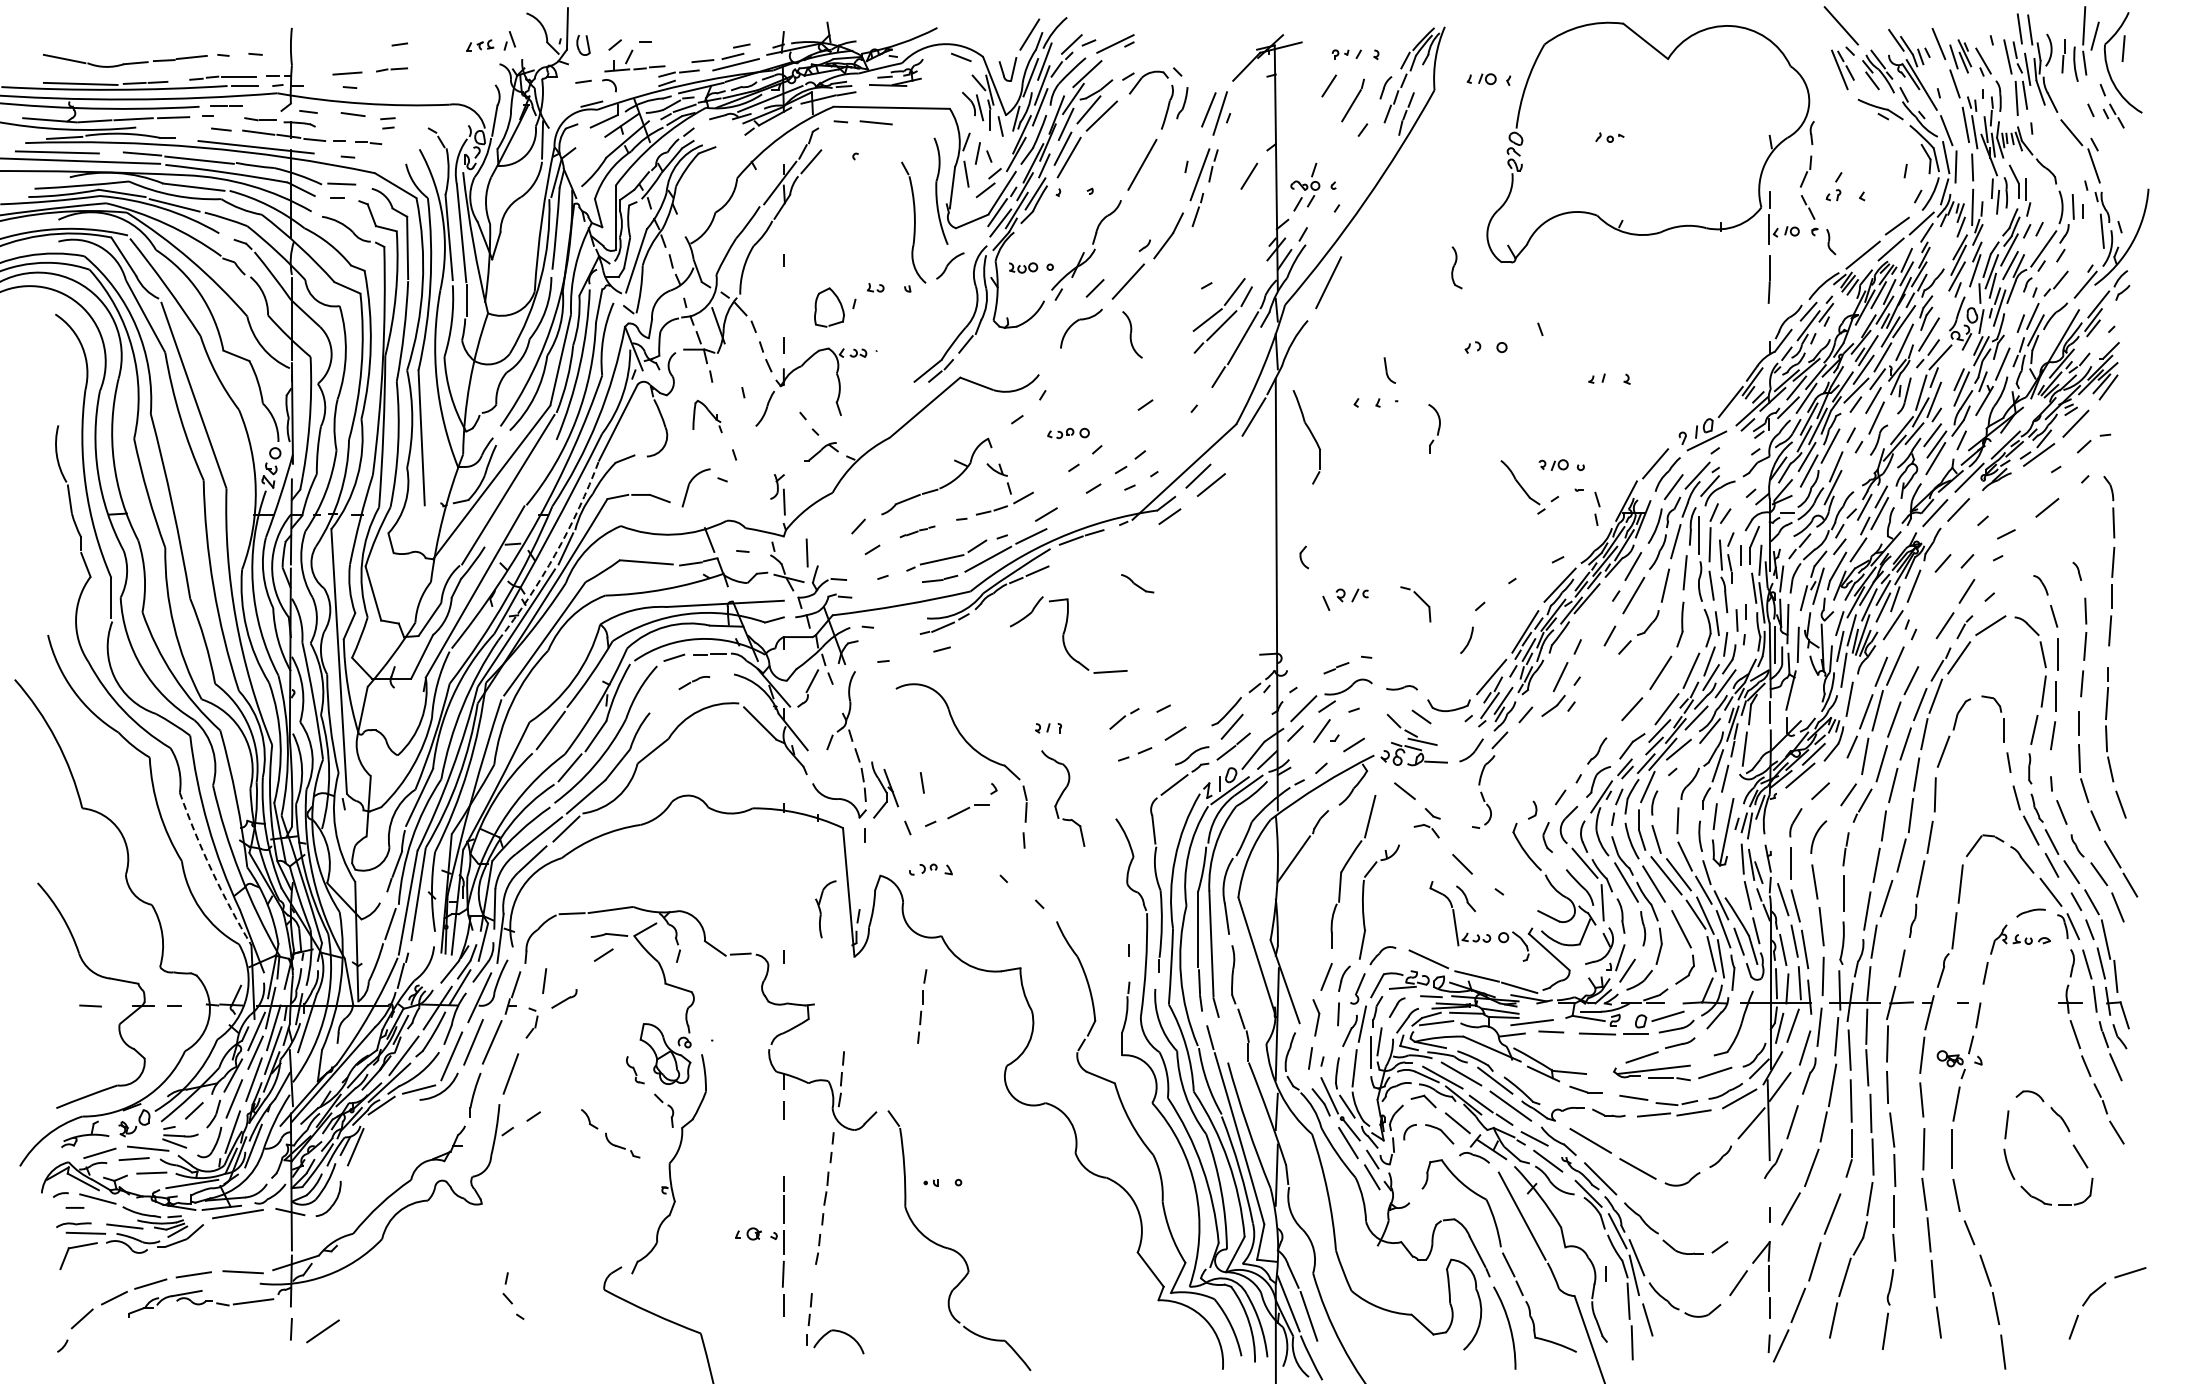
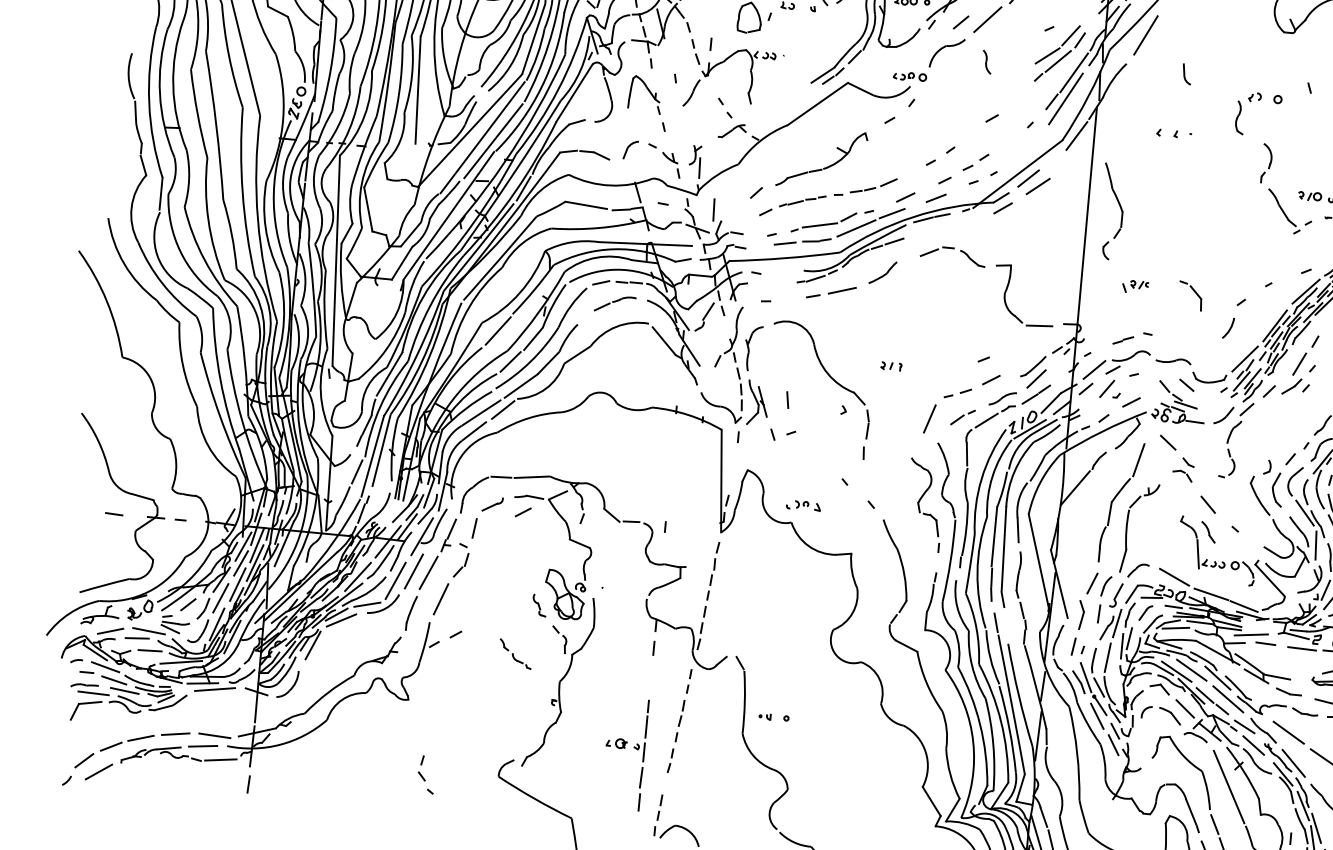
part: (1456, 267) -> (1240, 117), moved
part: (1132, 335) -> (987, 62), size x0.62
part: (1389, 370) -> (1186, 74), moved
line: (1235, 371) -> (1065, 98), added
part: (707, 416) -> (645, 94), size x1.43
part: (1434, 428) -> (1266, 163), moved
part: (1068, 433) -> (910, 76), moved
part: (1306, 437) -> (1112, 201), moved
part: (998, 478) -> (670, 164), moved
part: (695, 487) -> (630, 149), size x0.62
line: (522, 492) -> (493, 140), added
line: (1084, 511) -> (936, 197), added
part: (917, 531) -> (802, 201), size x1.67
arc: (555, 554) -> (515, 192), dashed -> solid
line: (900, 586) -> (785, 243), added
part: (1345, 599) -> (1135, 286), size x0.71
part: (1066, 628) -> (1007, 288), moved
line: (977, 638) -> (842, 290), added
part: (694, 682) -> (615, 303), size x1.67
part: (1401, 687) -> (1173, 360), size x1.43
part: (1124, 718) -> (963, 417), moved
line: (1102, 789) -> (929, 418), added
part: (1063, 798) -> (925, 497), moved
part: (968, 811) -> (937, 252), moved
part: (1547, 837) -> (1277, 489), size x1.43
part: (930, 869) -> (803, 505), moved
arc: (211, 870) -> (219, 416), dashed -> solid
part: (825, 909) -> (752, 348), moved
part: (564, 998) -> (492, 504), moved
part: (922, 1006) -> (713, 571), moved
part: (531, 1022) -> (461, 560), size x1.43
line: (388, 1112) -> (341, 620), added
part: (610, 1133) -> (515, 653), size x0.71
line: (109, 1214) -> (113, 680), added
line: (229, 1286) -> (202, 746), added
line: (322, 1331) -> (98, 772), moved

